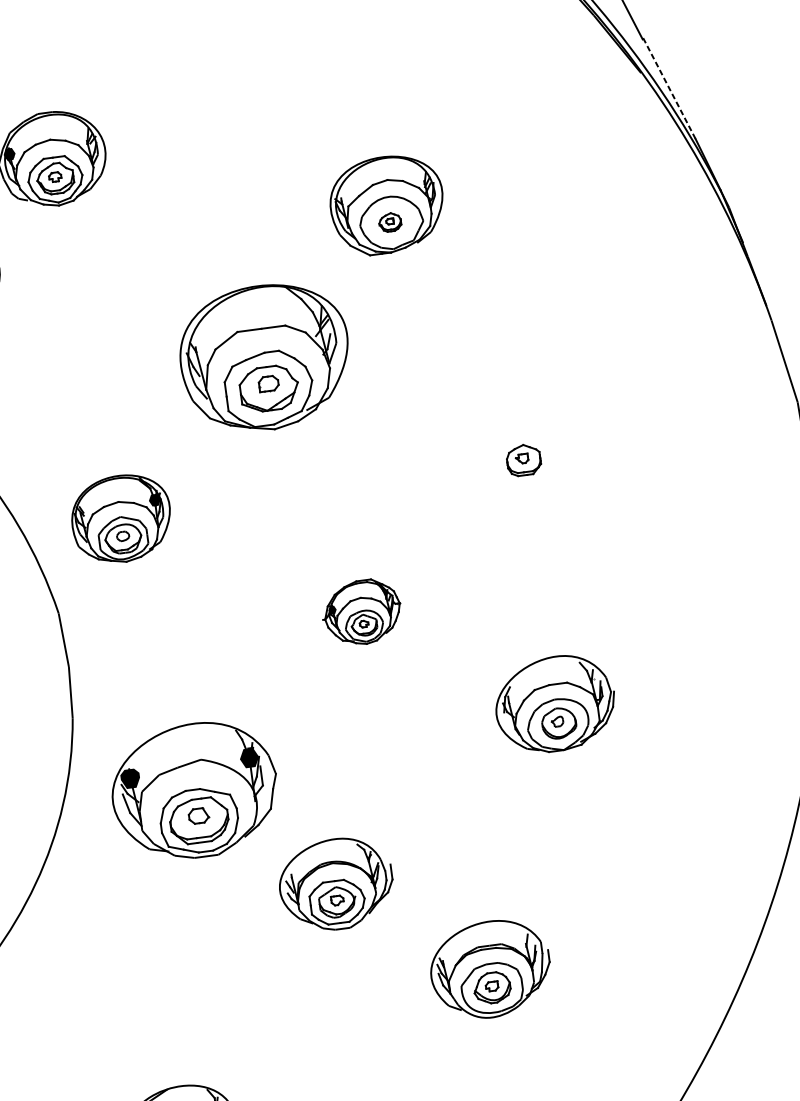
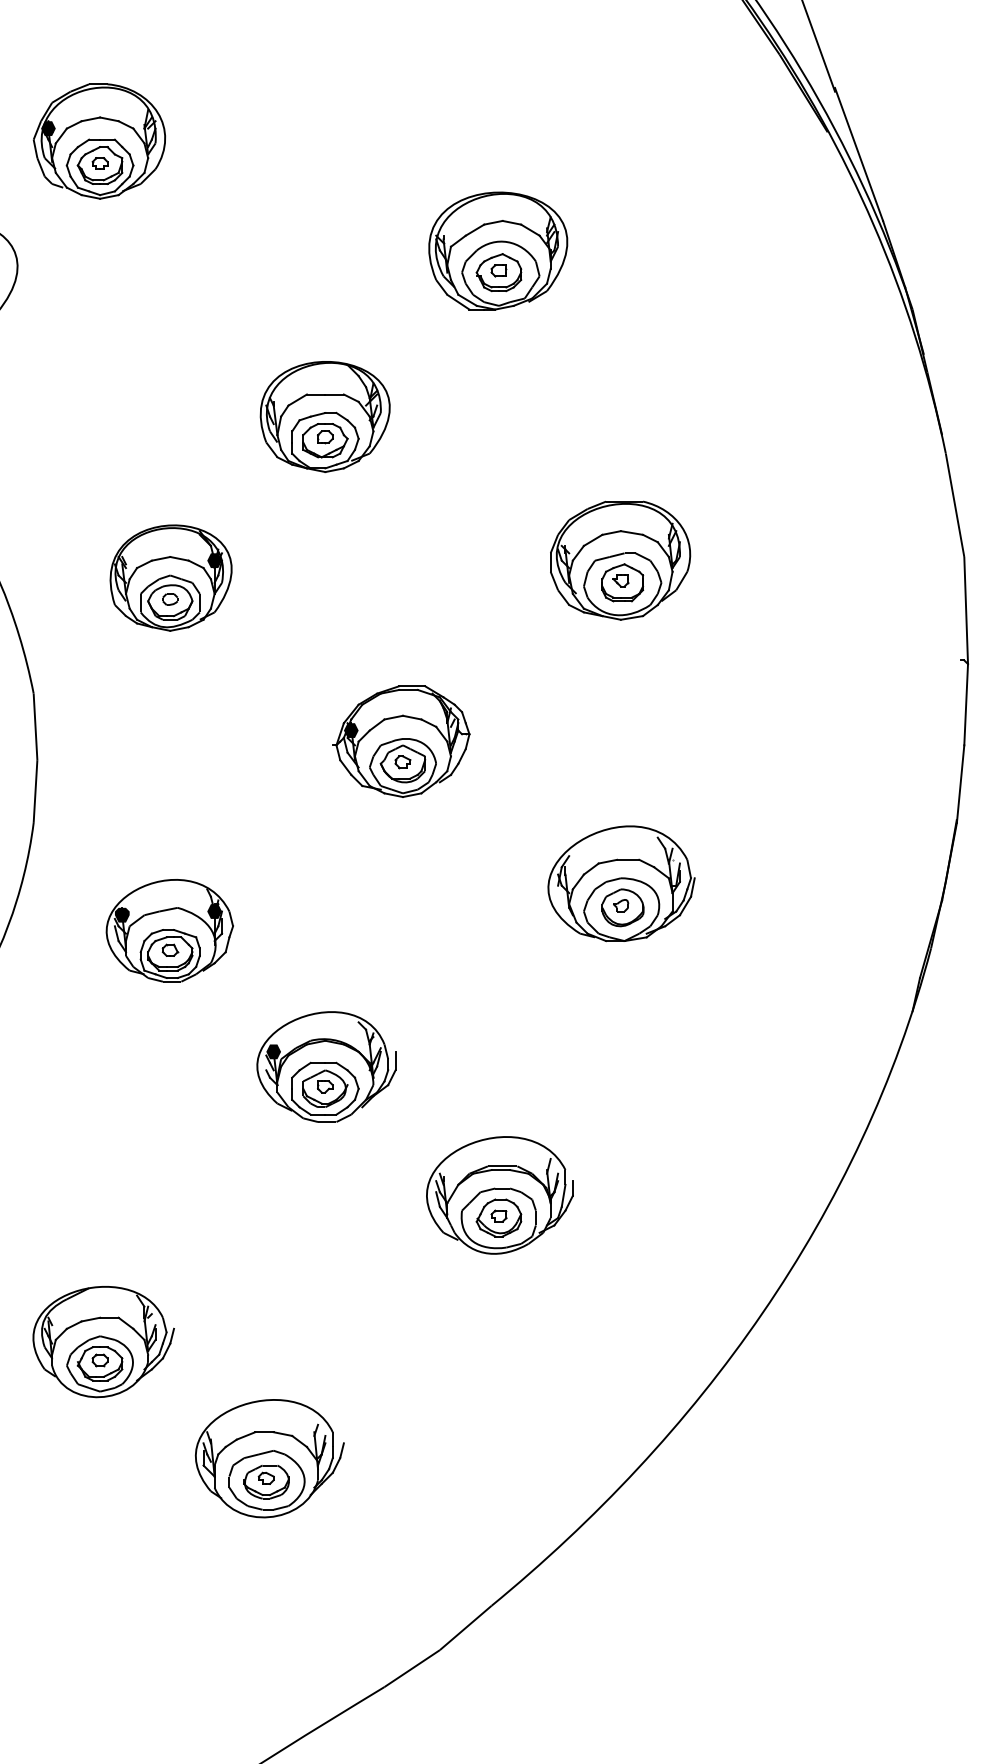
line: (669, 87) -> (859, 154), dashed -> solid
part: (389, 222) -> (498, 272), size x1.67
part: (264, 357) -> (324, 416), size x0.62
part: (519, 442) -> (620, 560), added
part: (120, 518) -> (170, 577), moved
part: (361, 612) -> (401, 741), size x1.43
part: (194, 790) -> (169, 930), size x0.62
fill: (291, 877) -> (273, 1051), added

